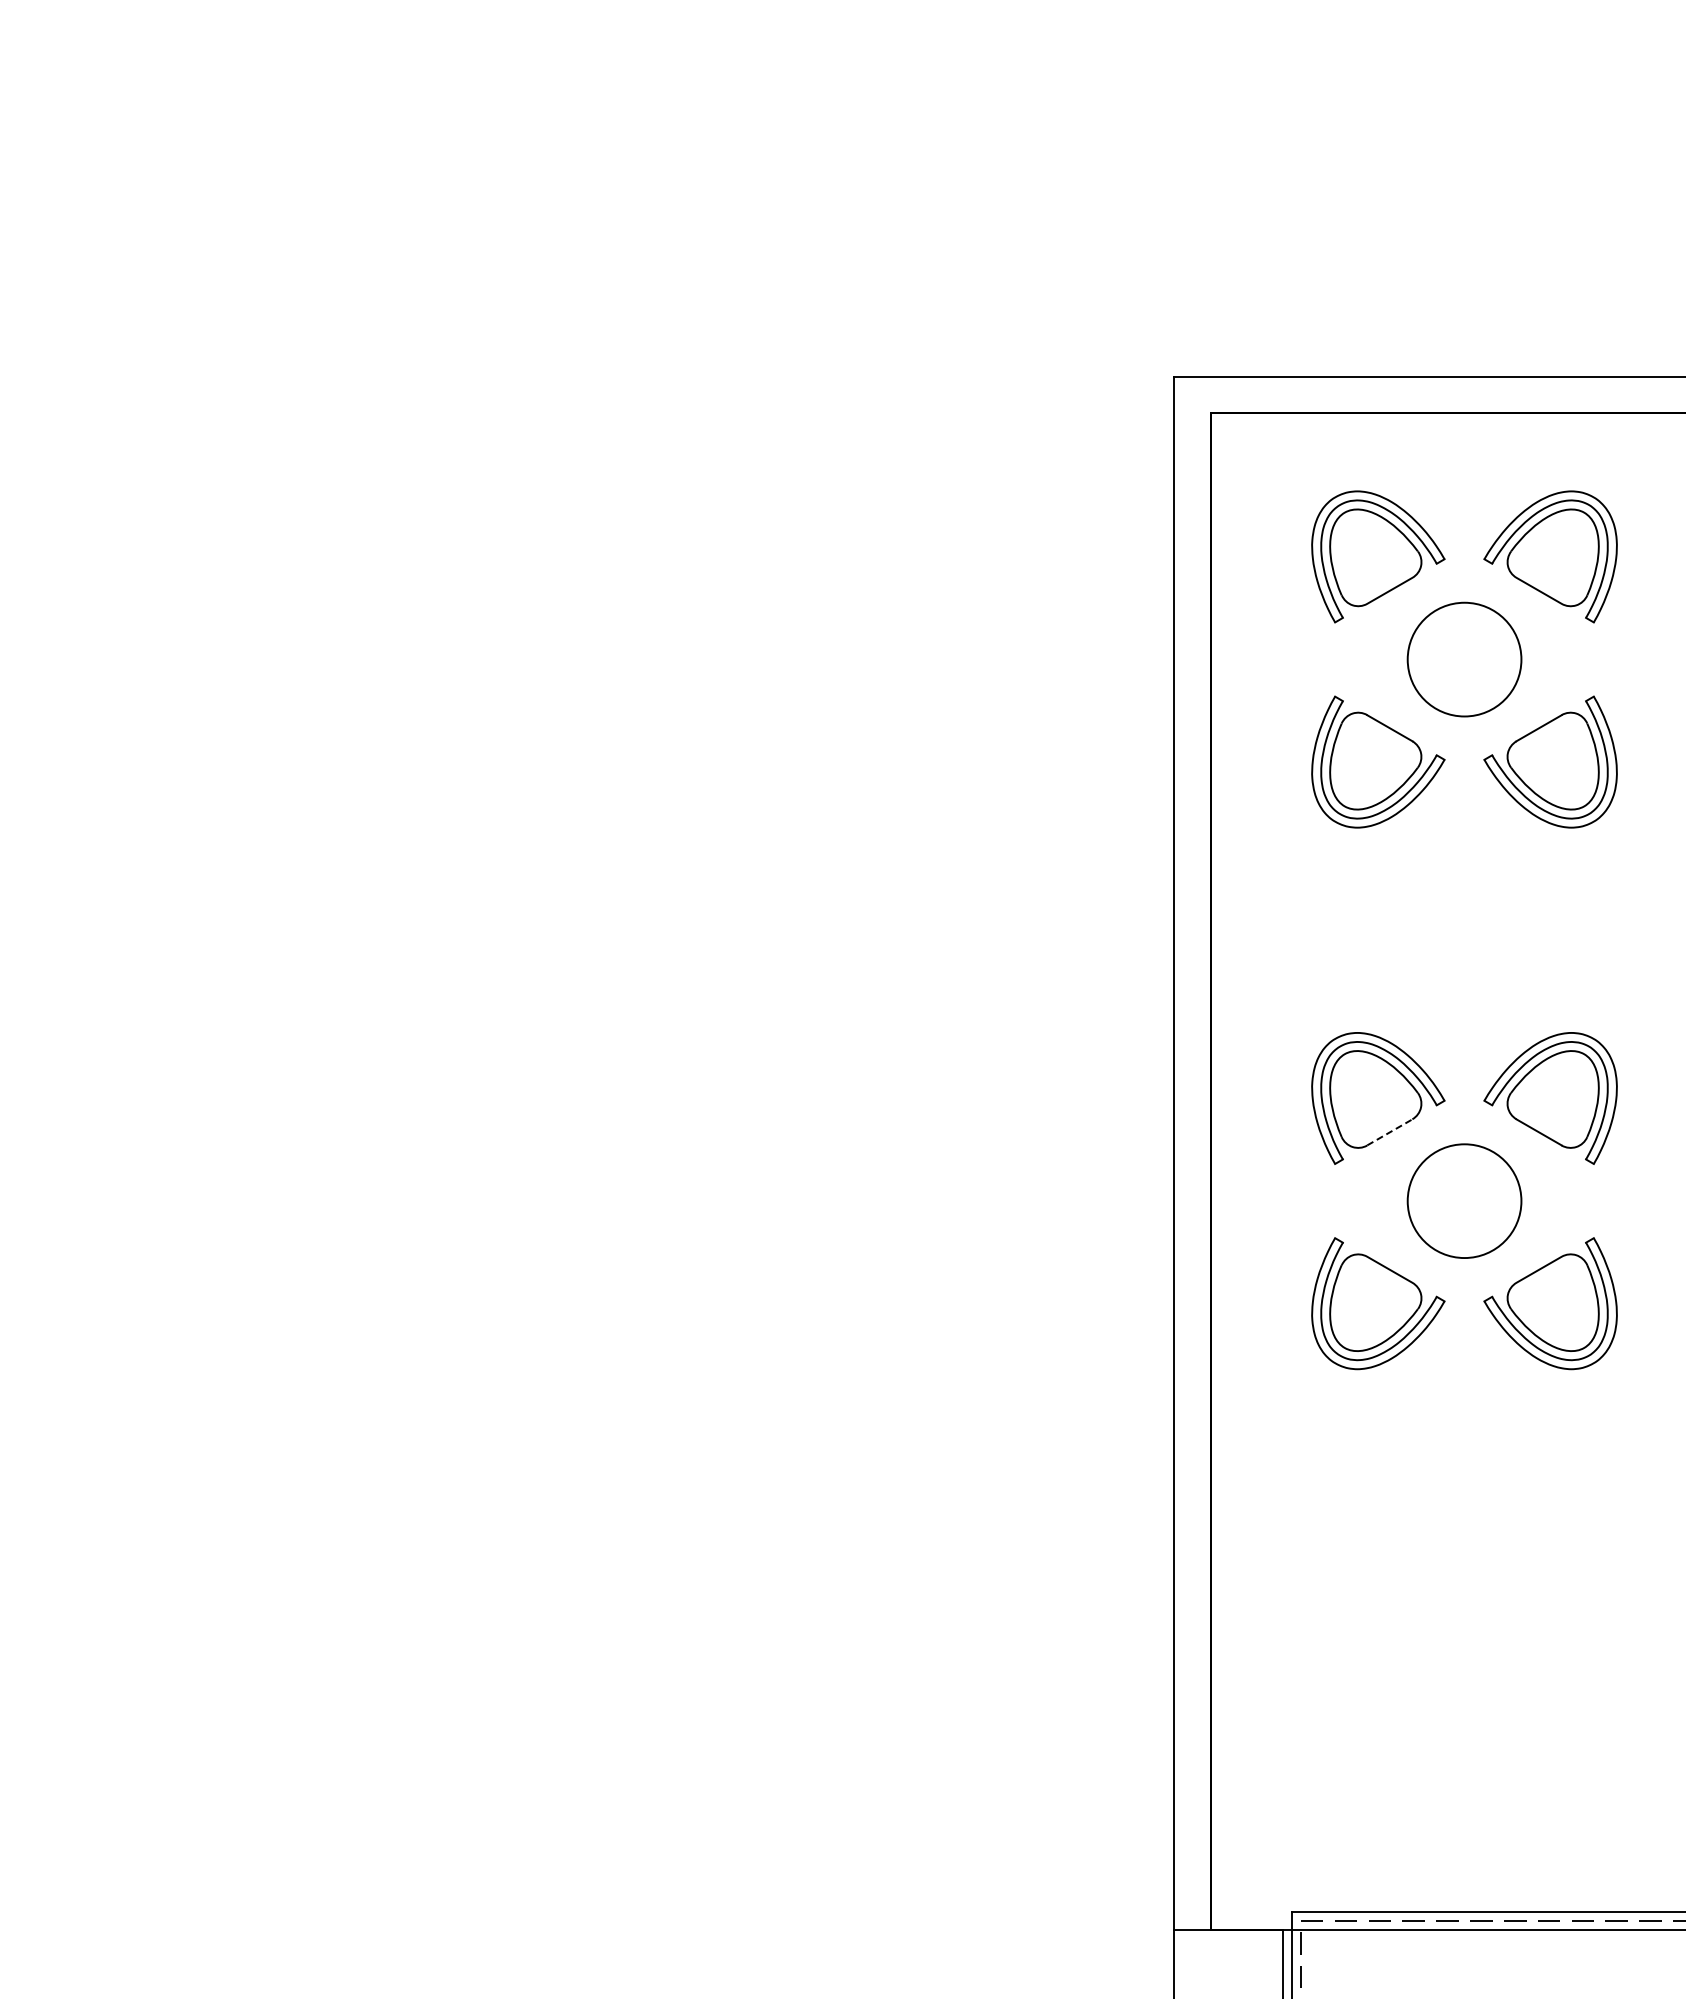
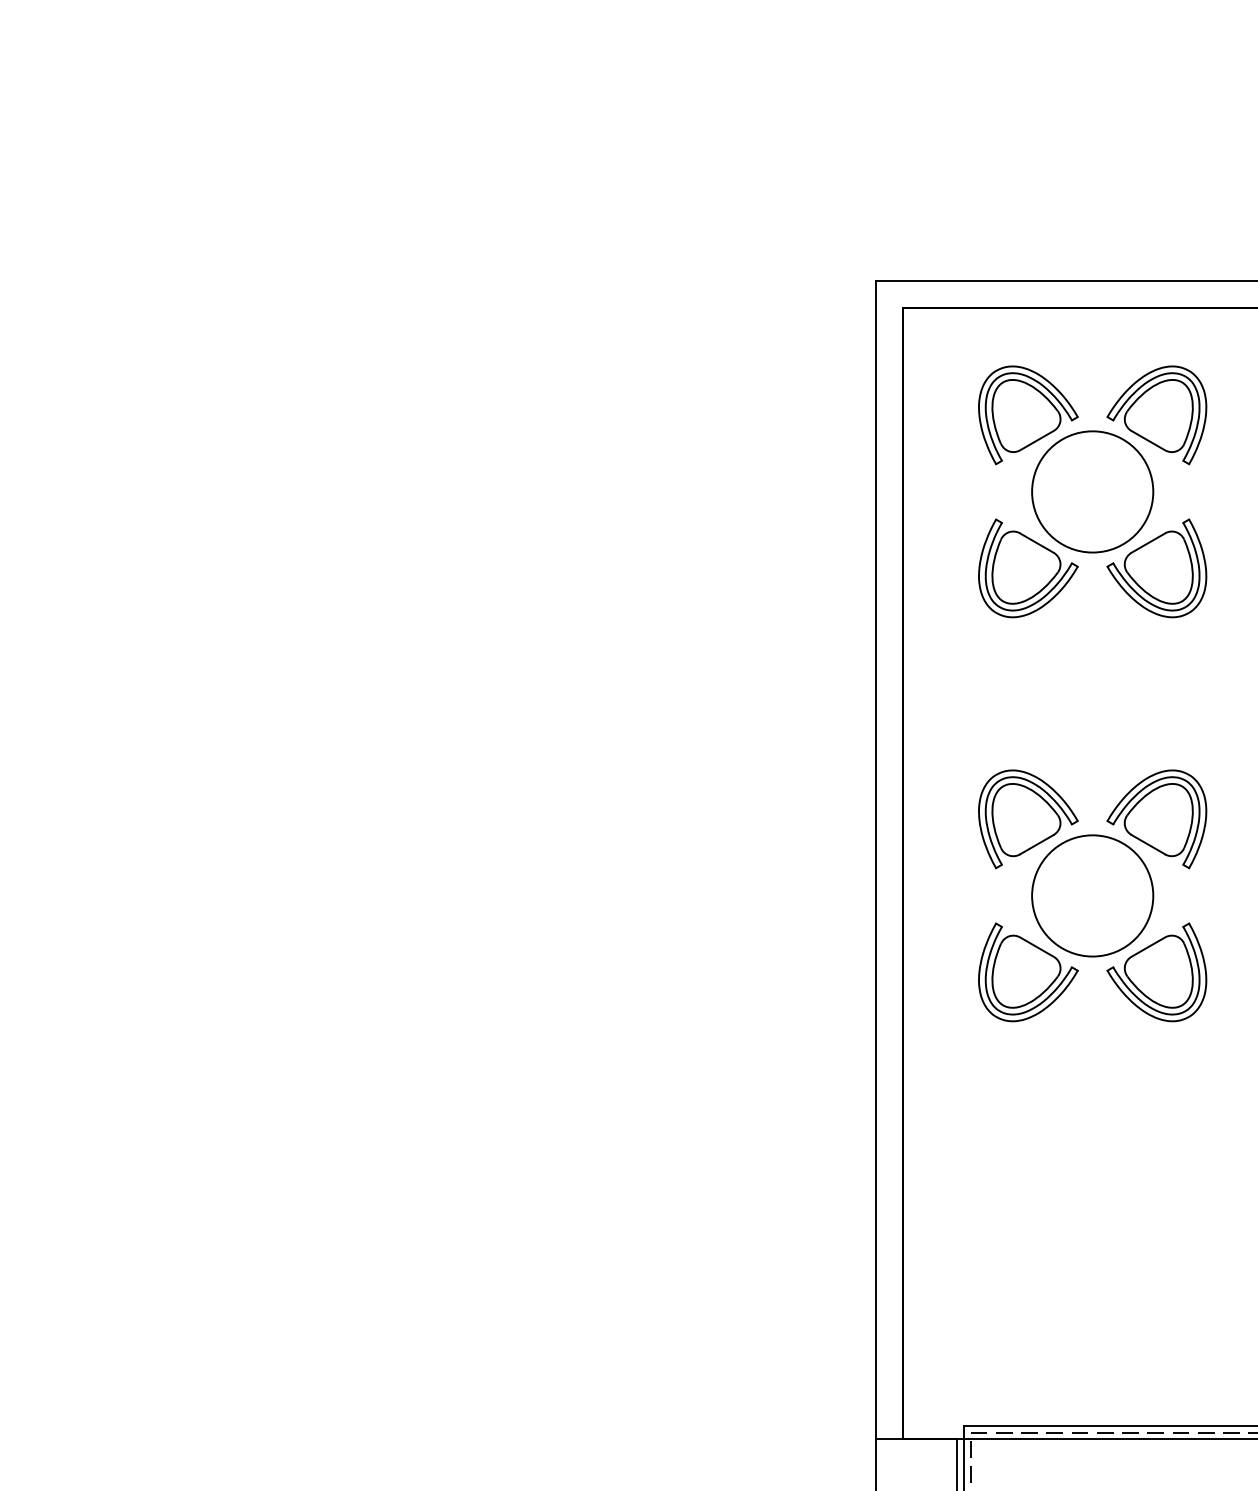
circle: (1464, 659) -> (1092, 491), size x1.43
line: (1390, 1132) -> (1037, 844), dashed -> solid
circle: (1464, 1200) -> (1092, 895), size x1.43

